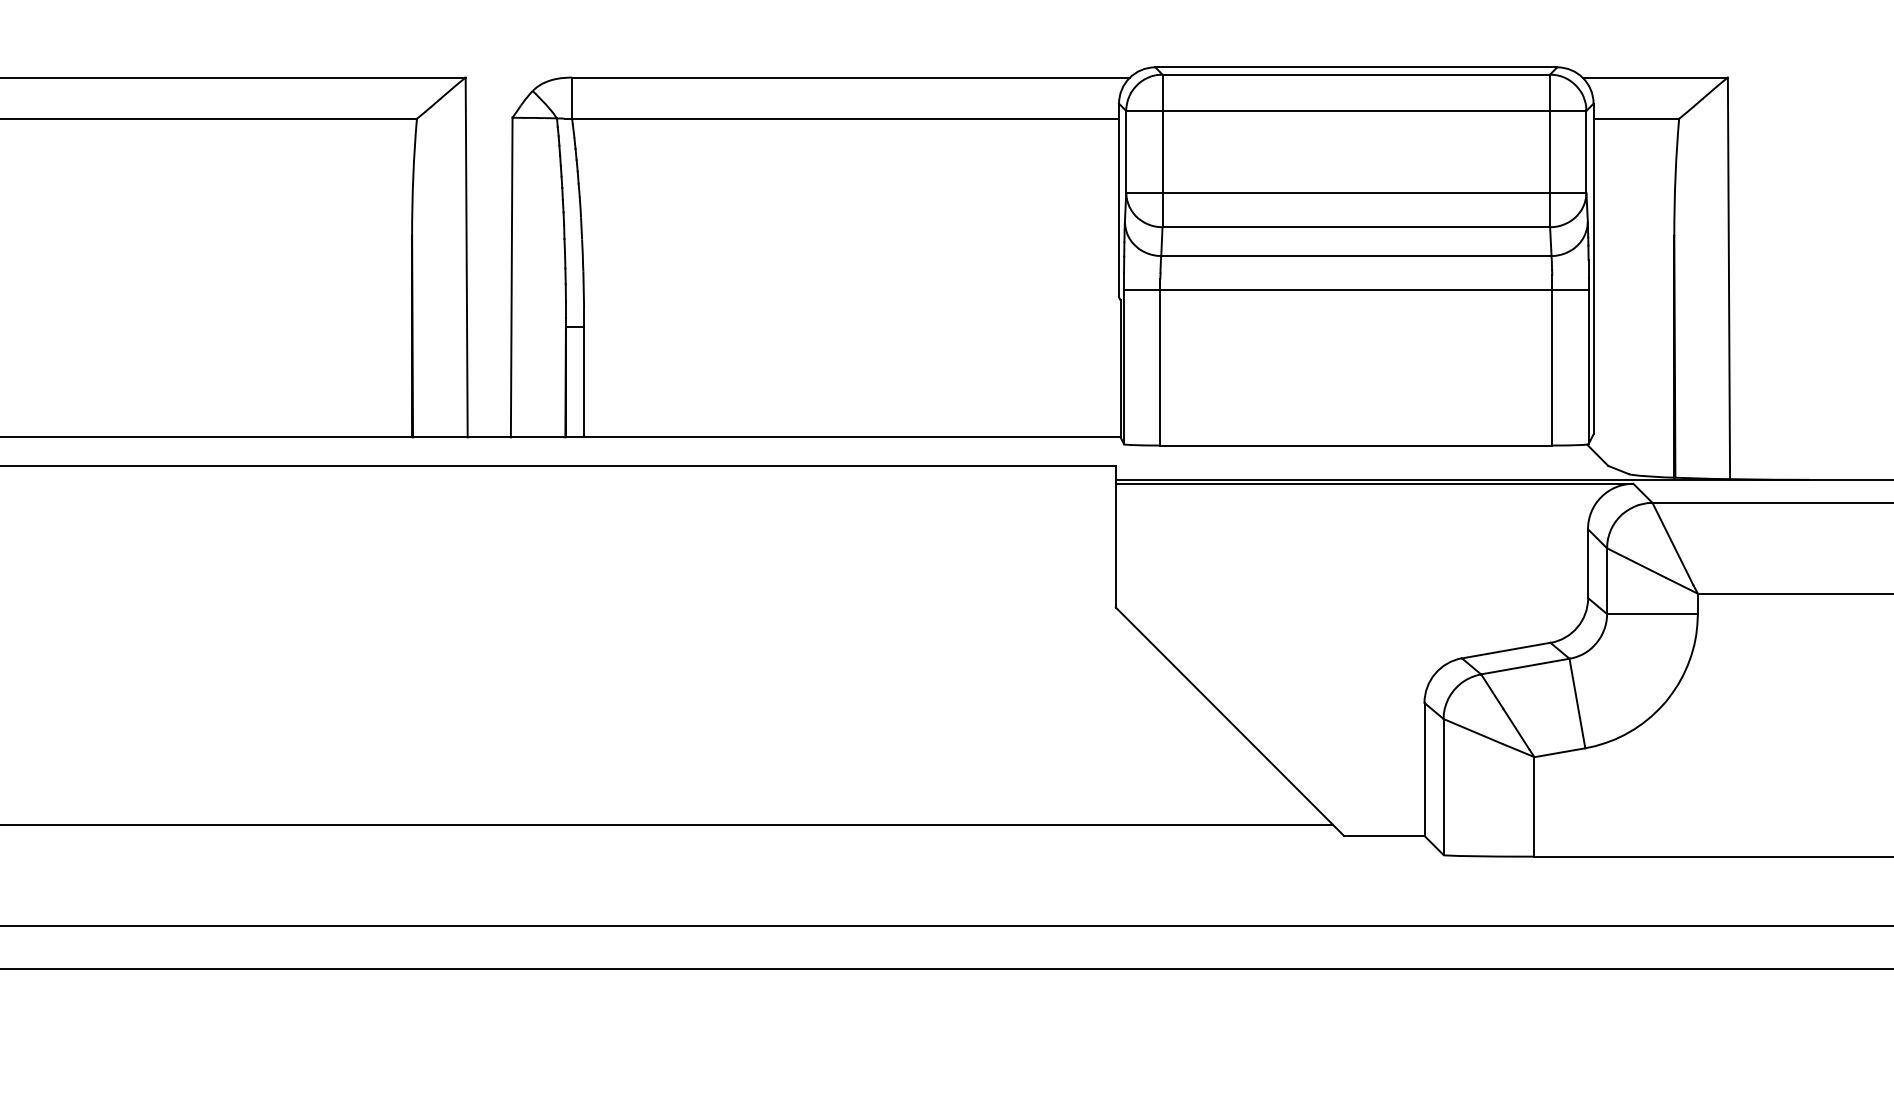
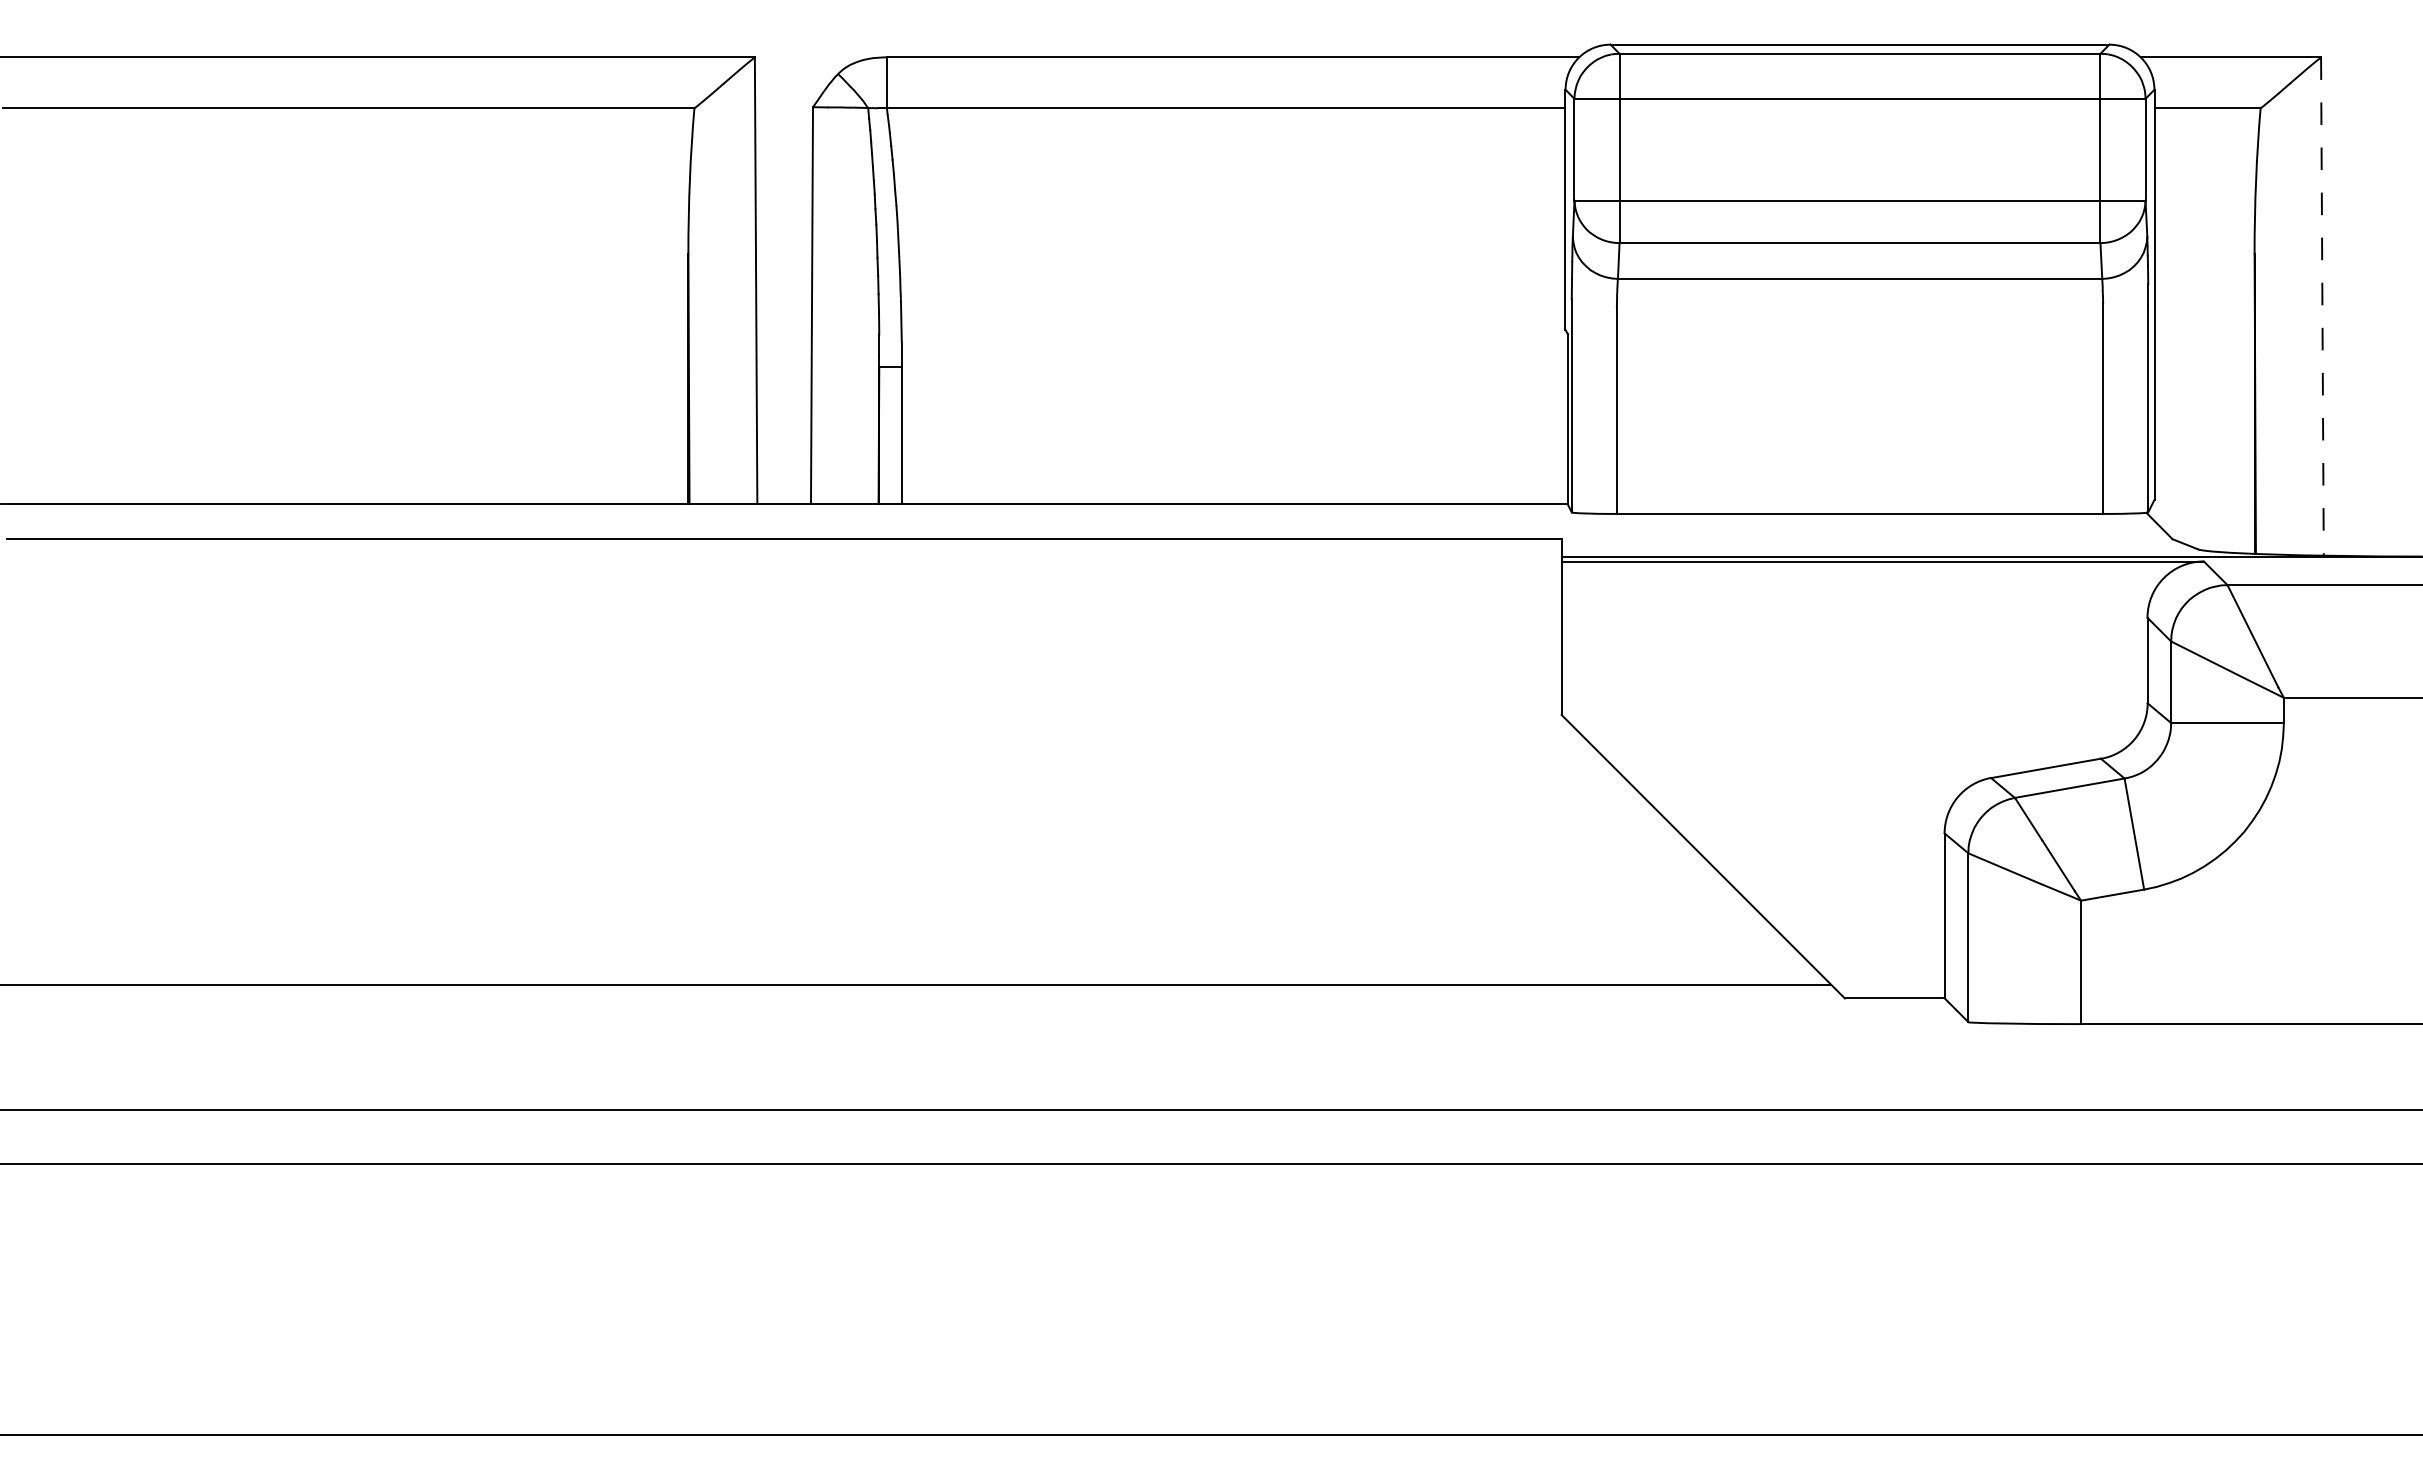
line: (1729, 279) -> (2322, 307), solid -> dashed
line: (1355, 290) -> (1859, 321), removed

